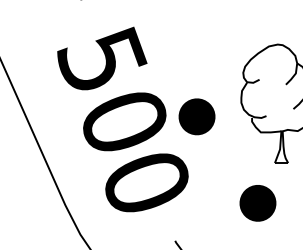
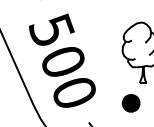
part: (197, 117) -> (100, 59), removed

